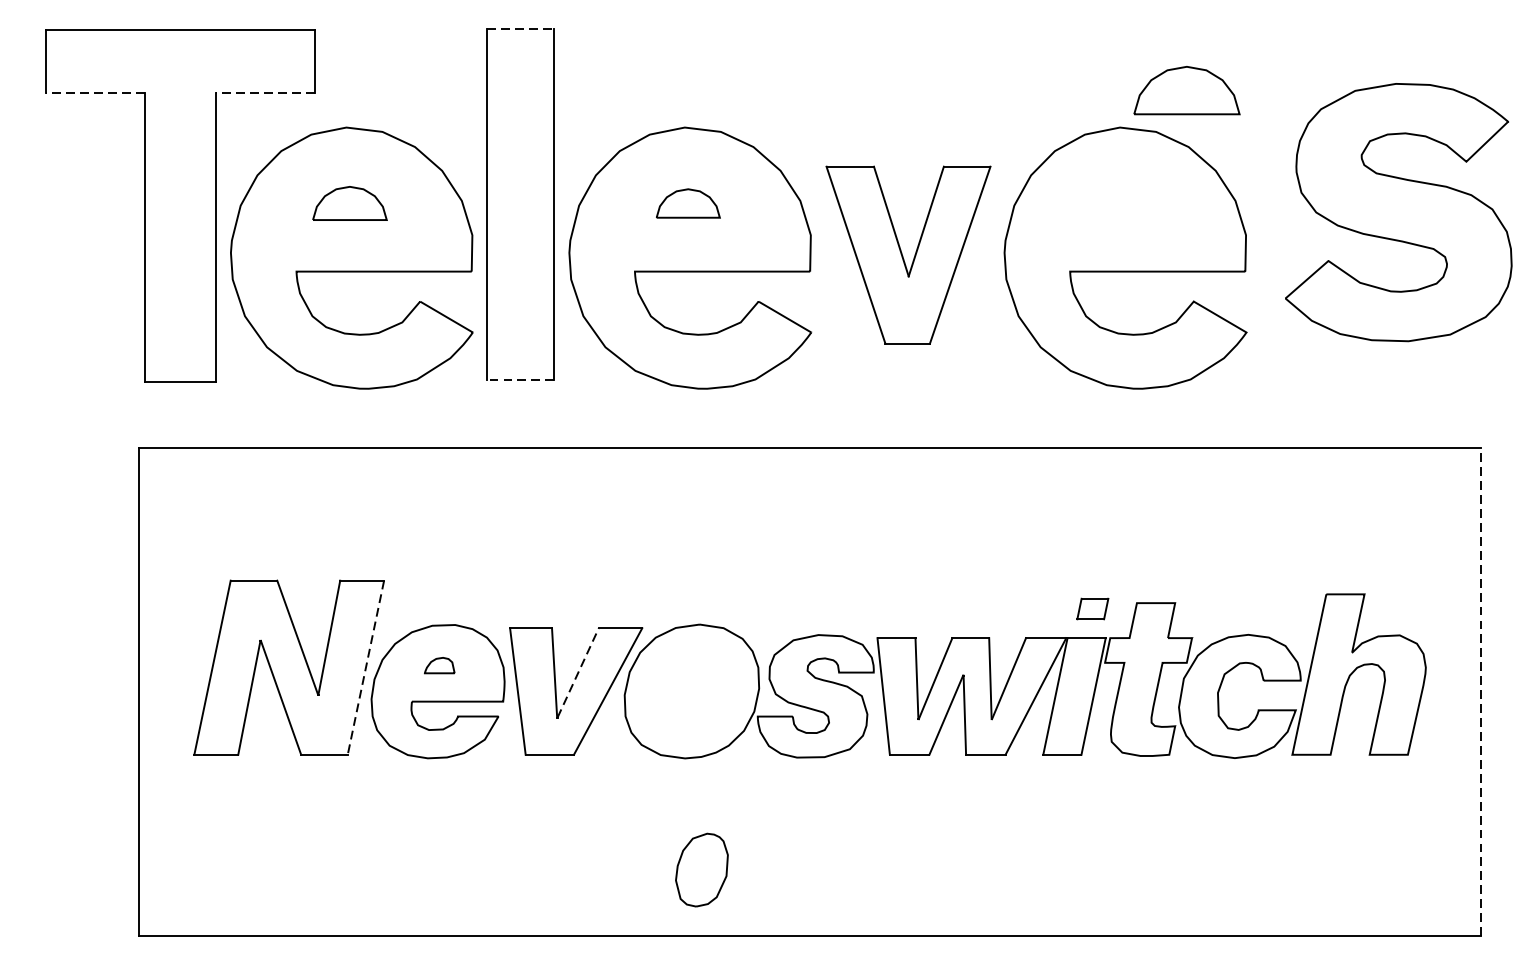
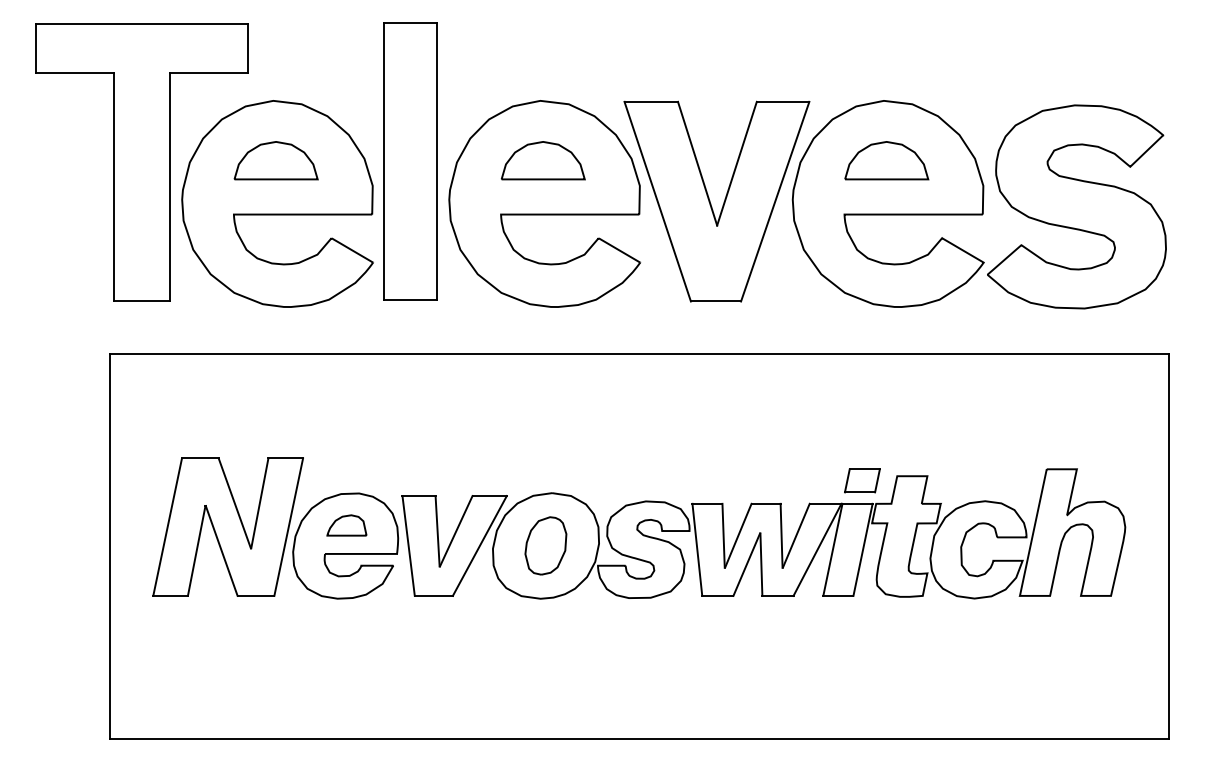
line: (521, 29) -> (411, 23), dashed -> solid
part: (1186, 90) -> (886, 160), moved
line: (95, 92) -> (75, 73), dashed -> solid
line: (265, 92) -> (209, 73), dashed -> solid
part: (349, 203) -> (275, 160), size x1.43
part: (687, 203) -> (542, 160), size x1.67
part: (1398, 211) -> (1076, 206), moved
part: (907, 255) -> (716, 201), size x1.43
line: (520, 380) -> (410, 300), dashed -> solid
part: (1092, 608) -> (862, 480), size x1.43
part: (439, 665) -> (346, 525), size x1.67
line: (365, 668) -> (288, 527), dashed -> solid
line: (578, 673) -> (456, 531), dashed -> solid
line: (1480, 692) -> (1168, 546), dashed -> solid
part: (701, 869) -> (545, 545), moved

